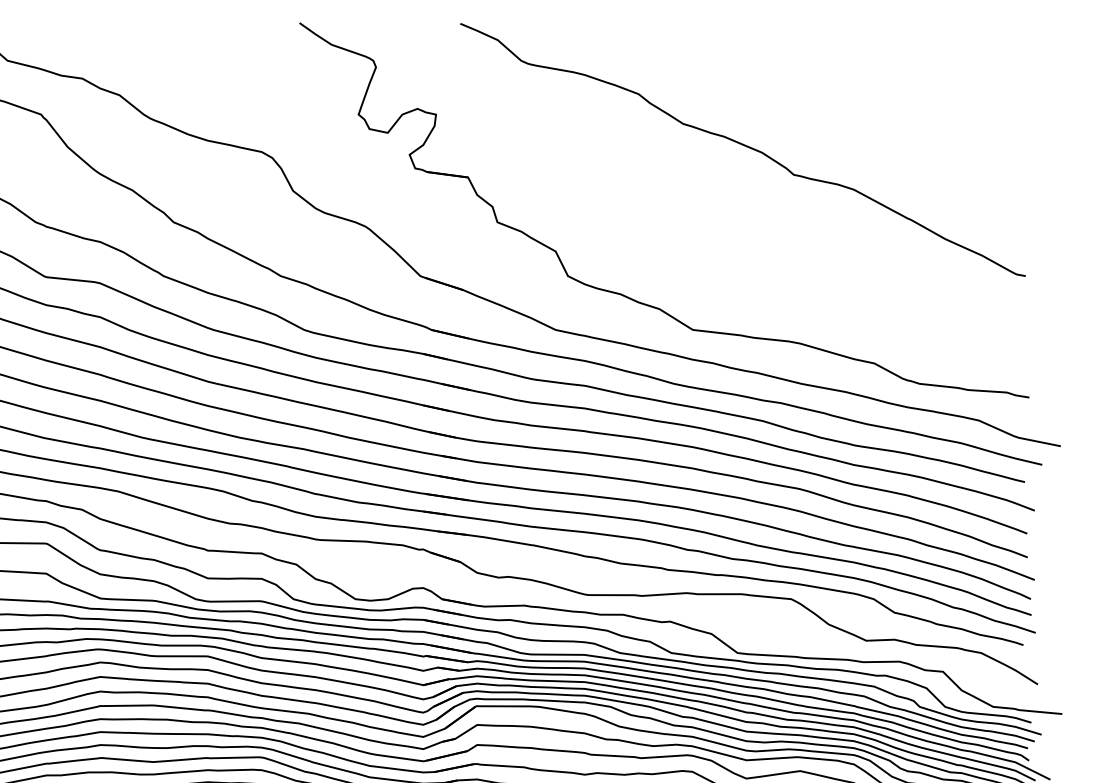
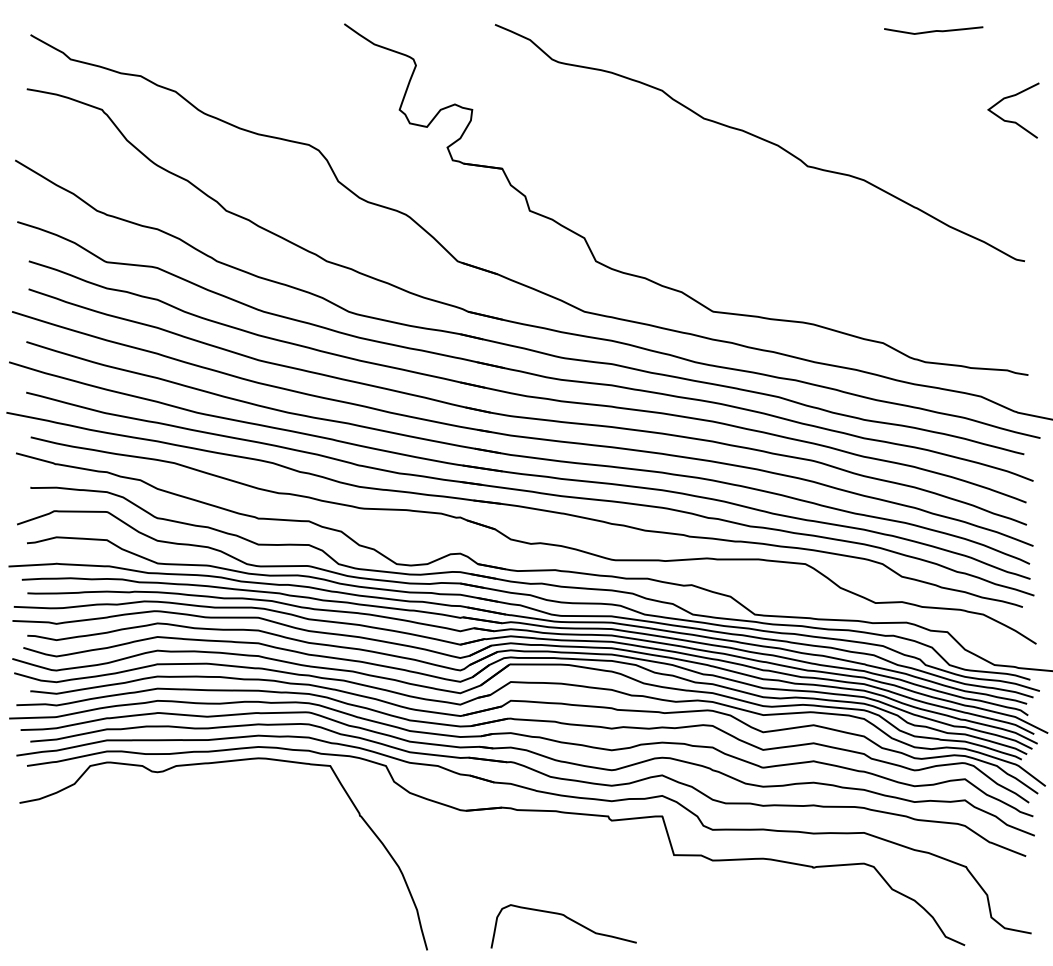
curve: (928, 29) -> (933, 30), added
curve: (1010, 125) -> (1010, 120), added

